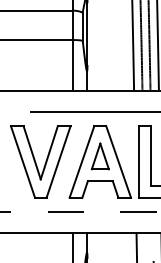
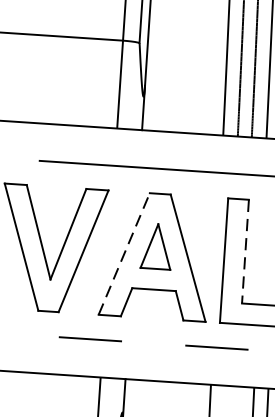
line: (151, 156) -> (245, 252), solid -> dashed
line: (81, 161) -> (123, 253), solid -> dashed

